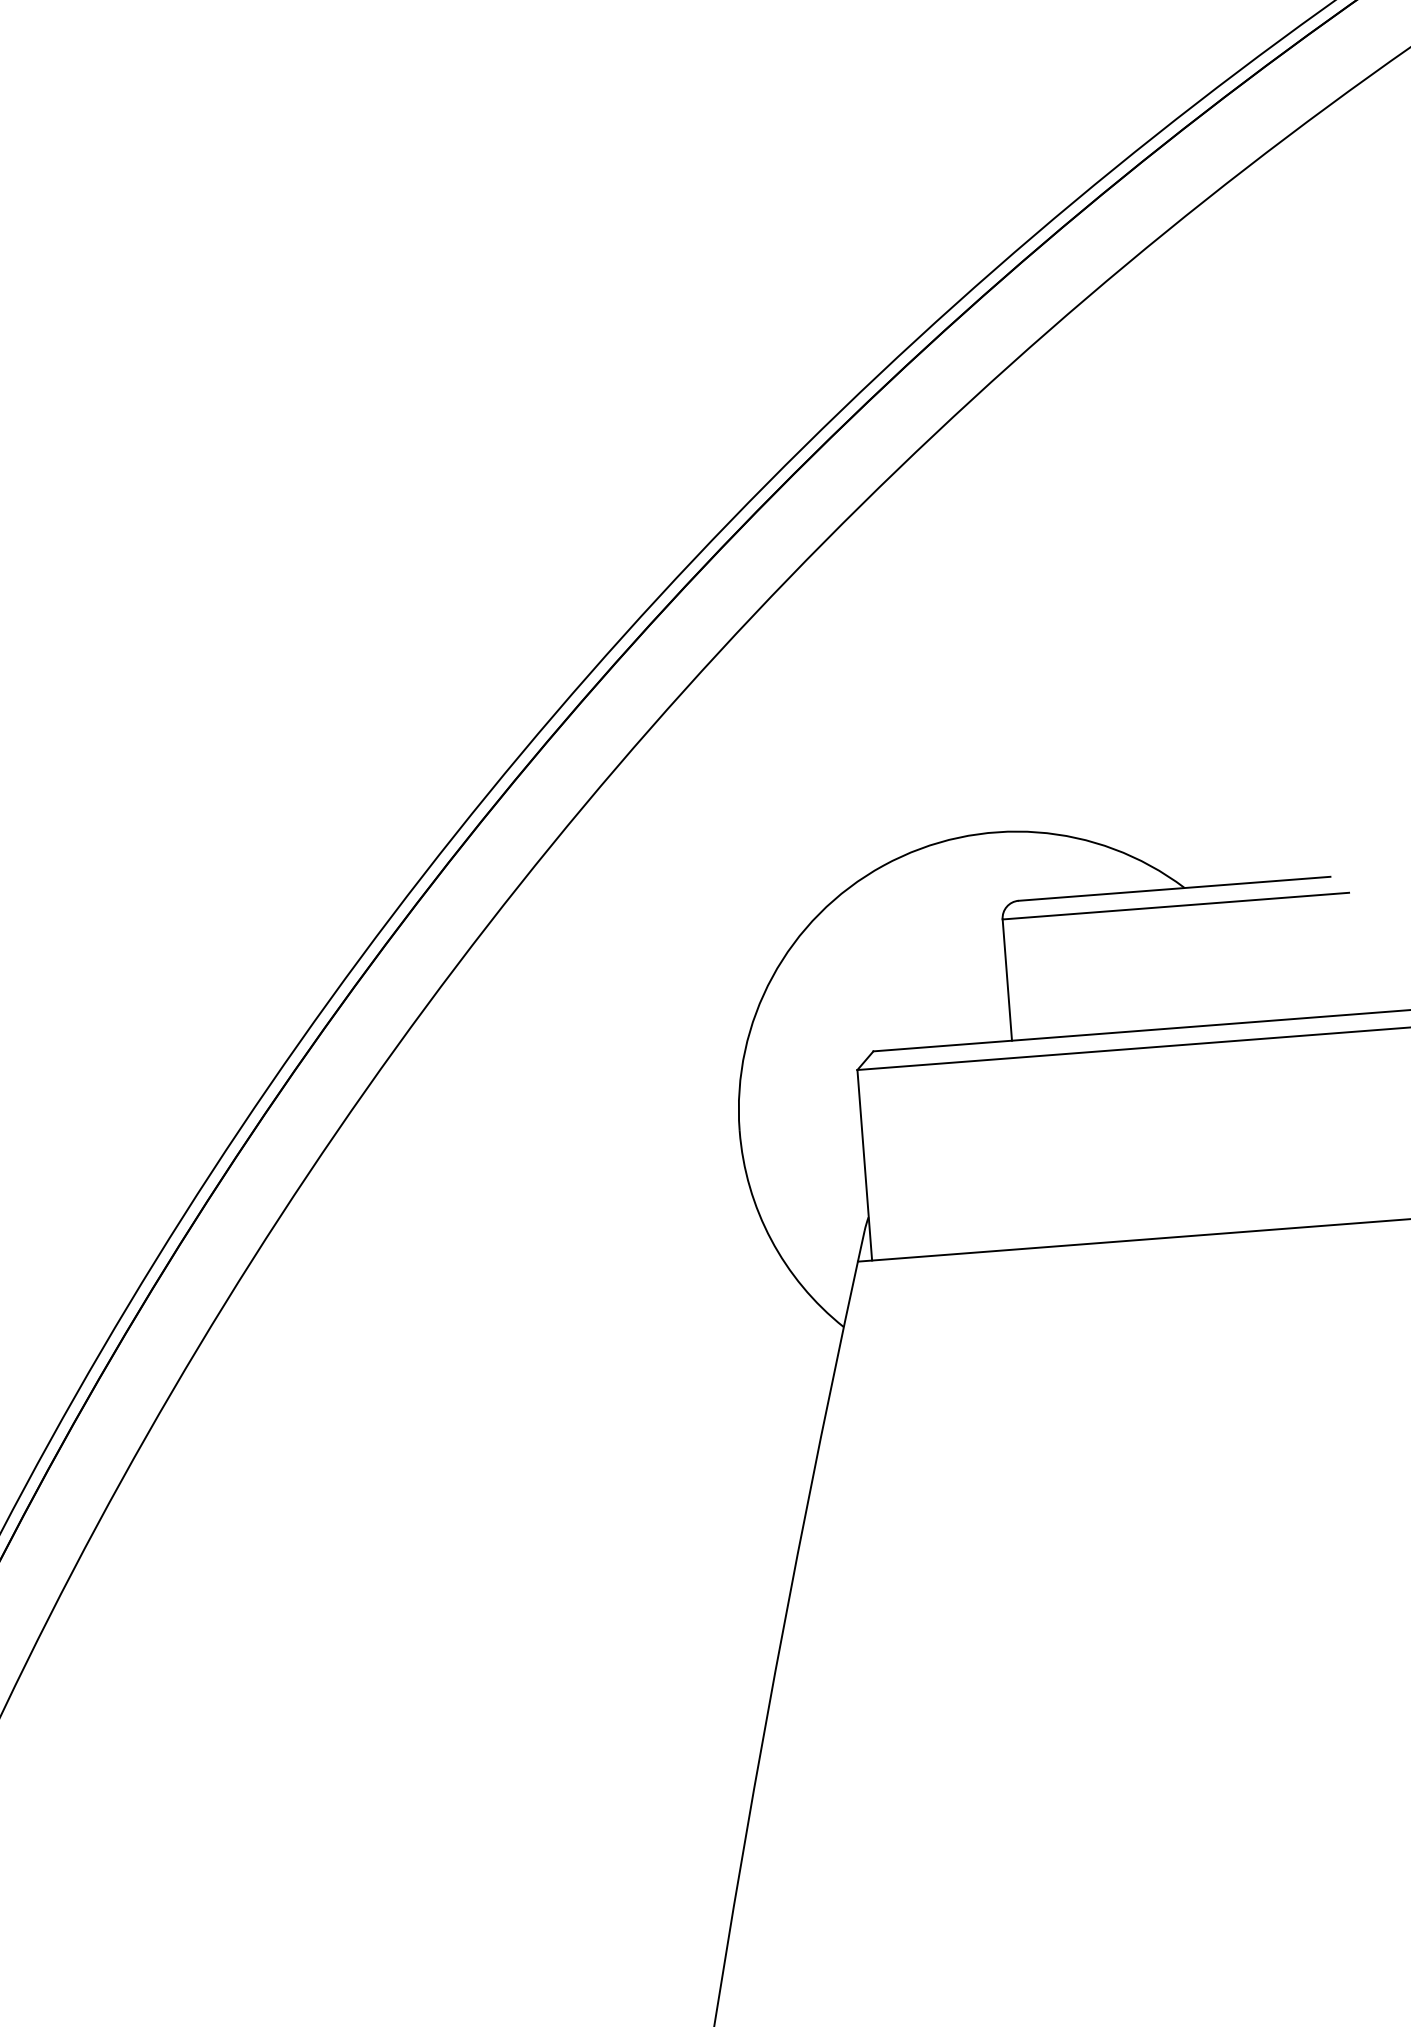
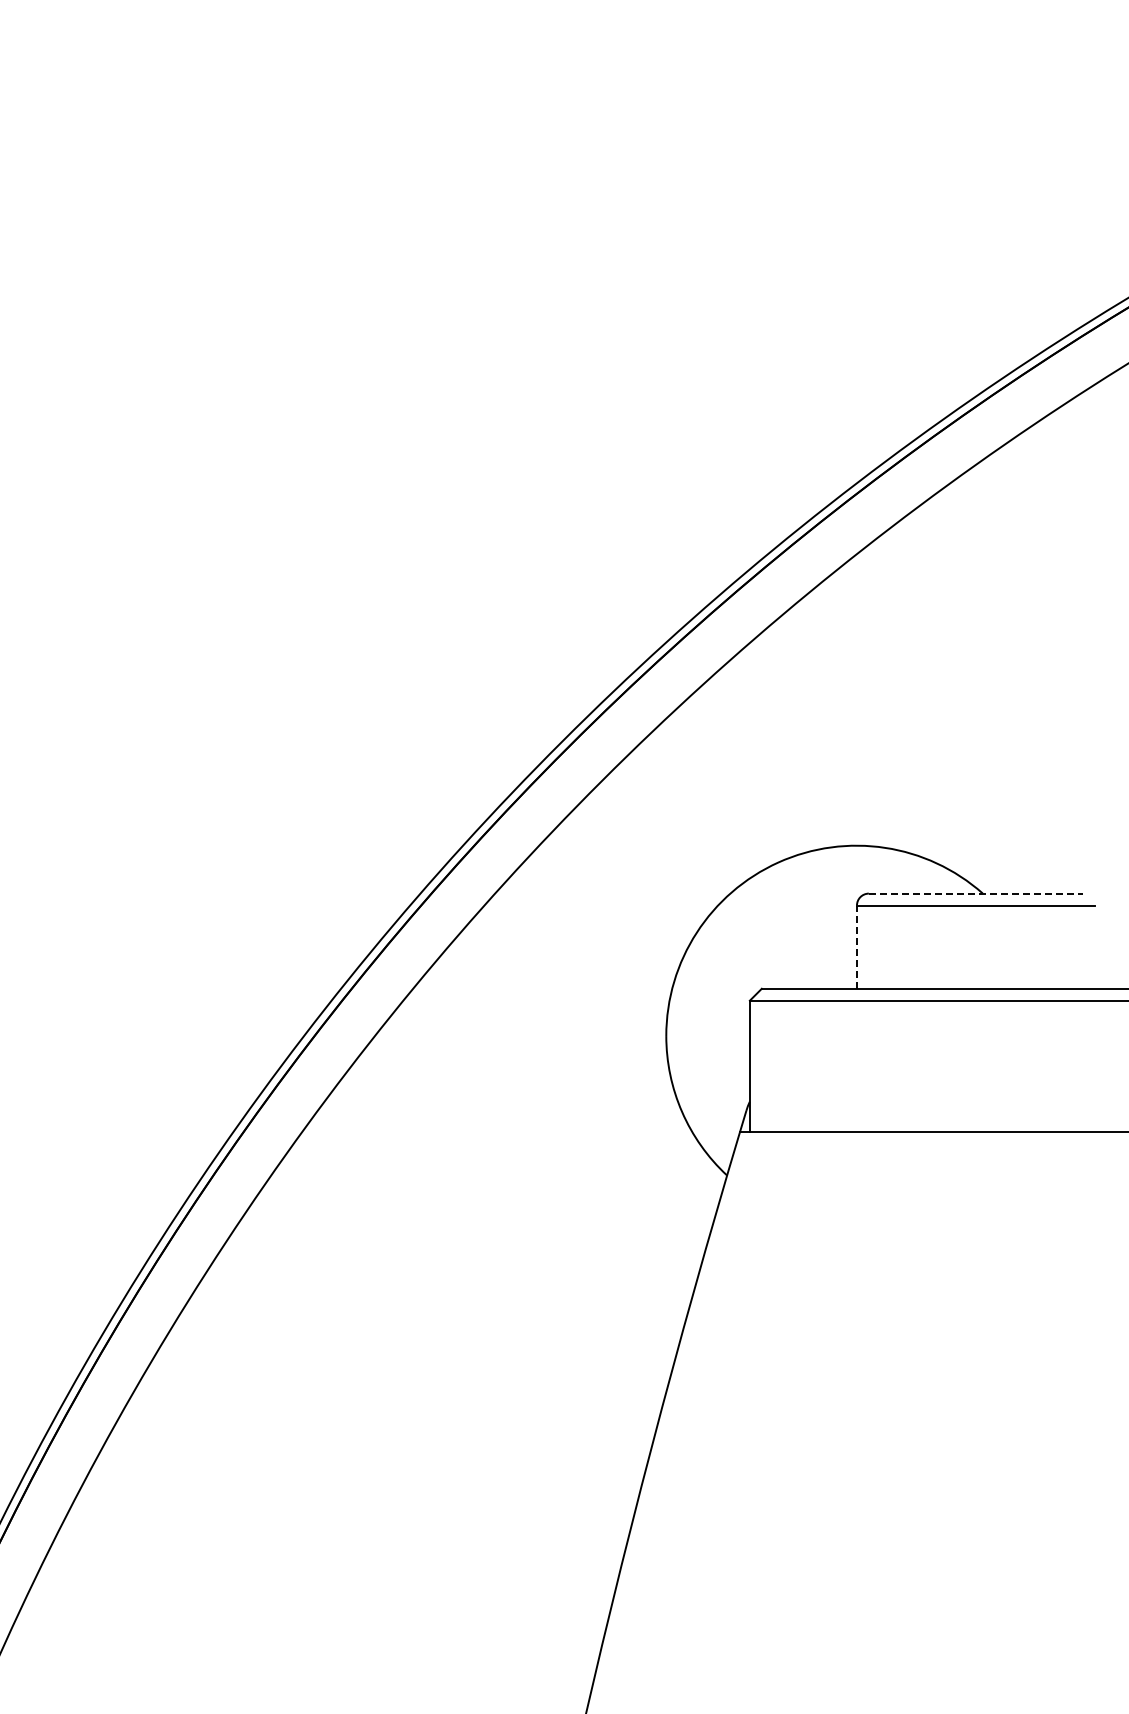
line: (1175, 888) -> (976, 893), solid -> dashed
line: (1006, 980) -> (856, 947), solid -> dashed

